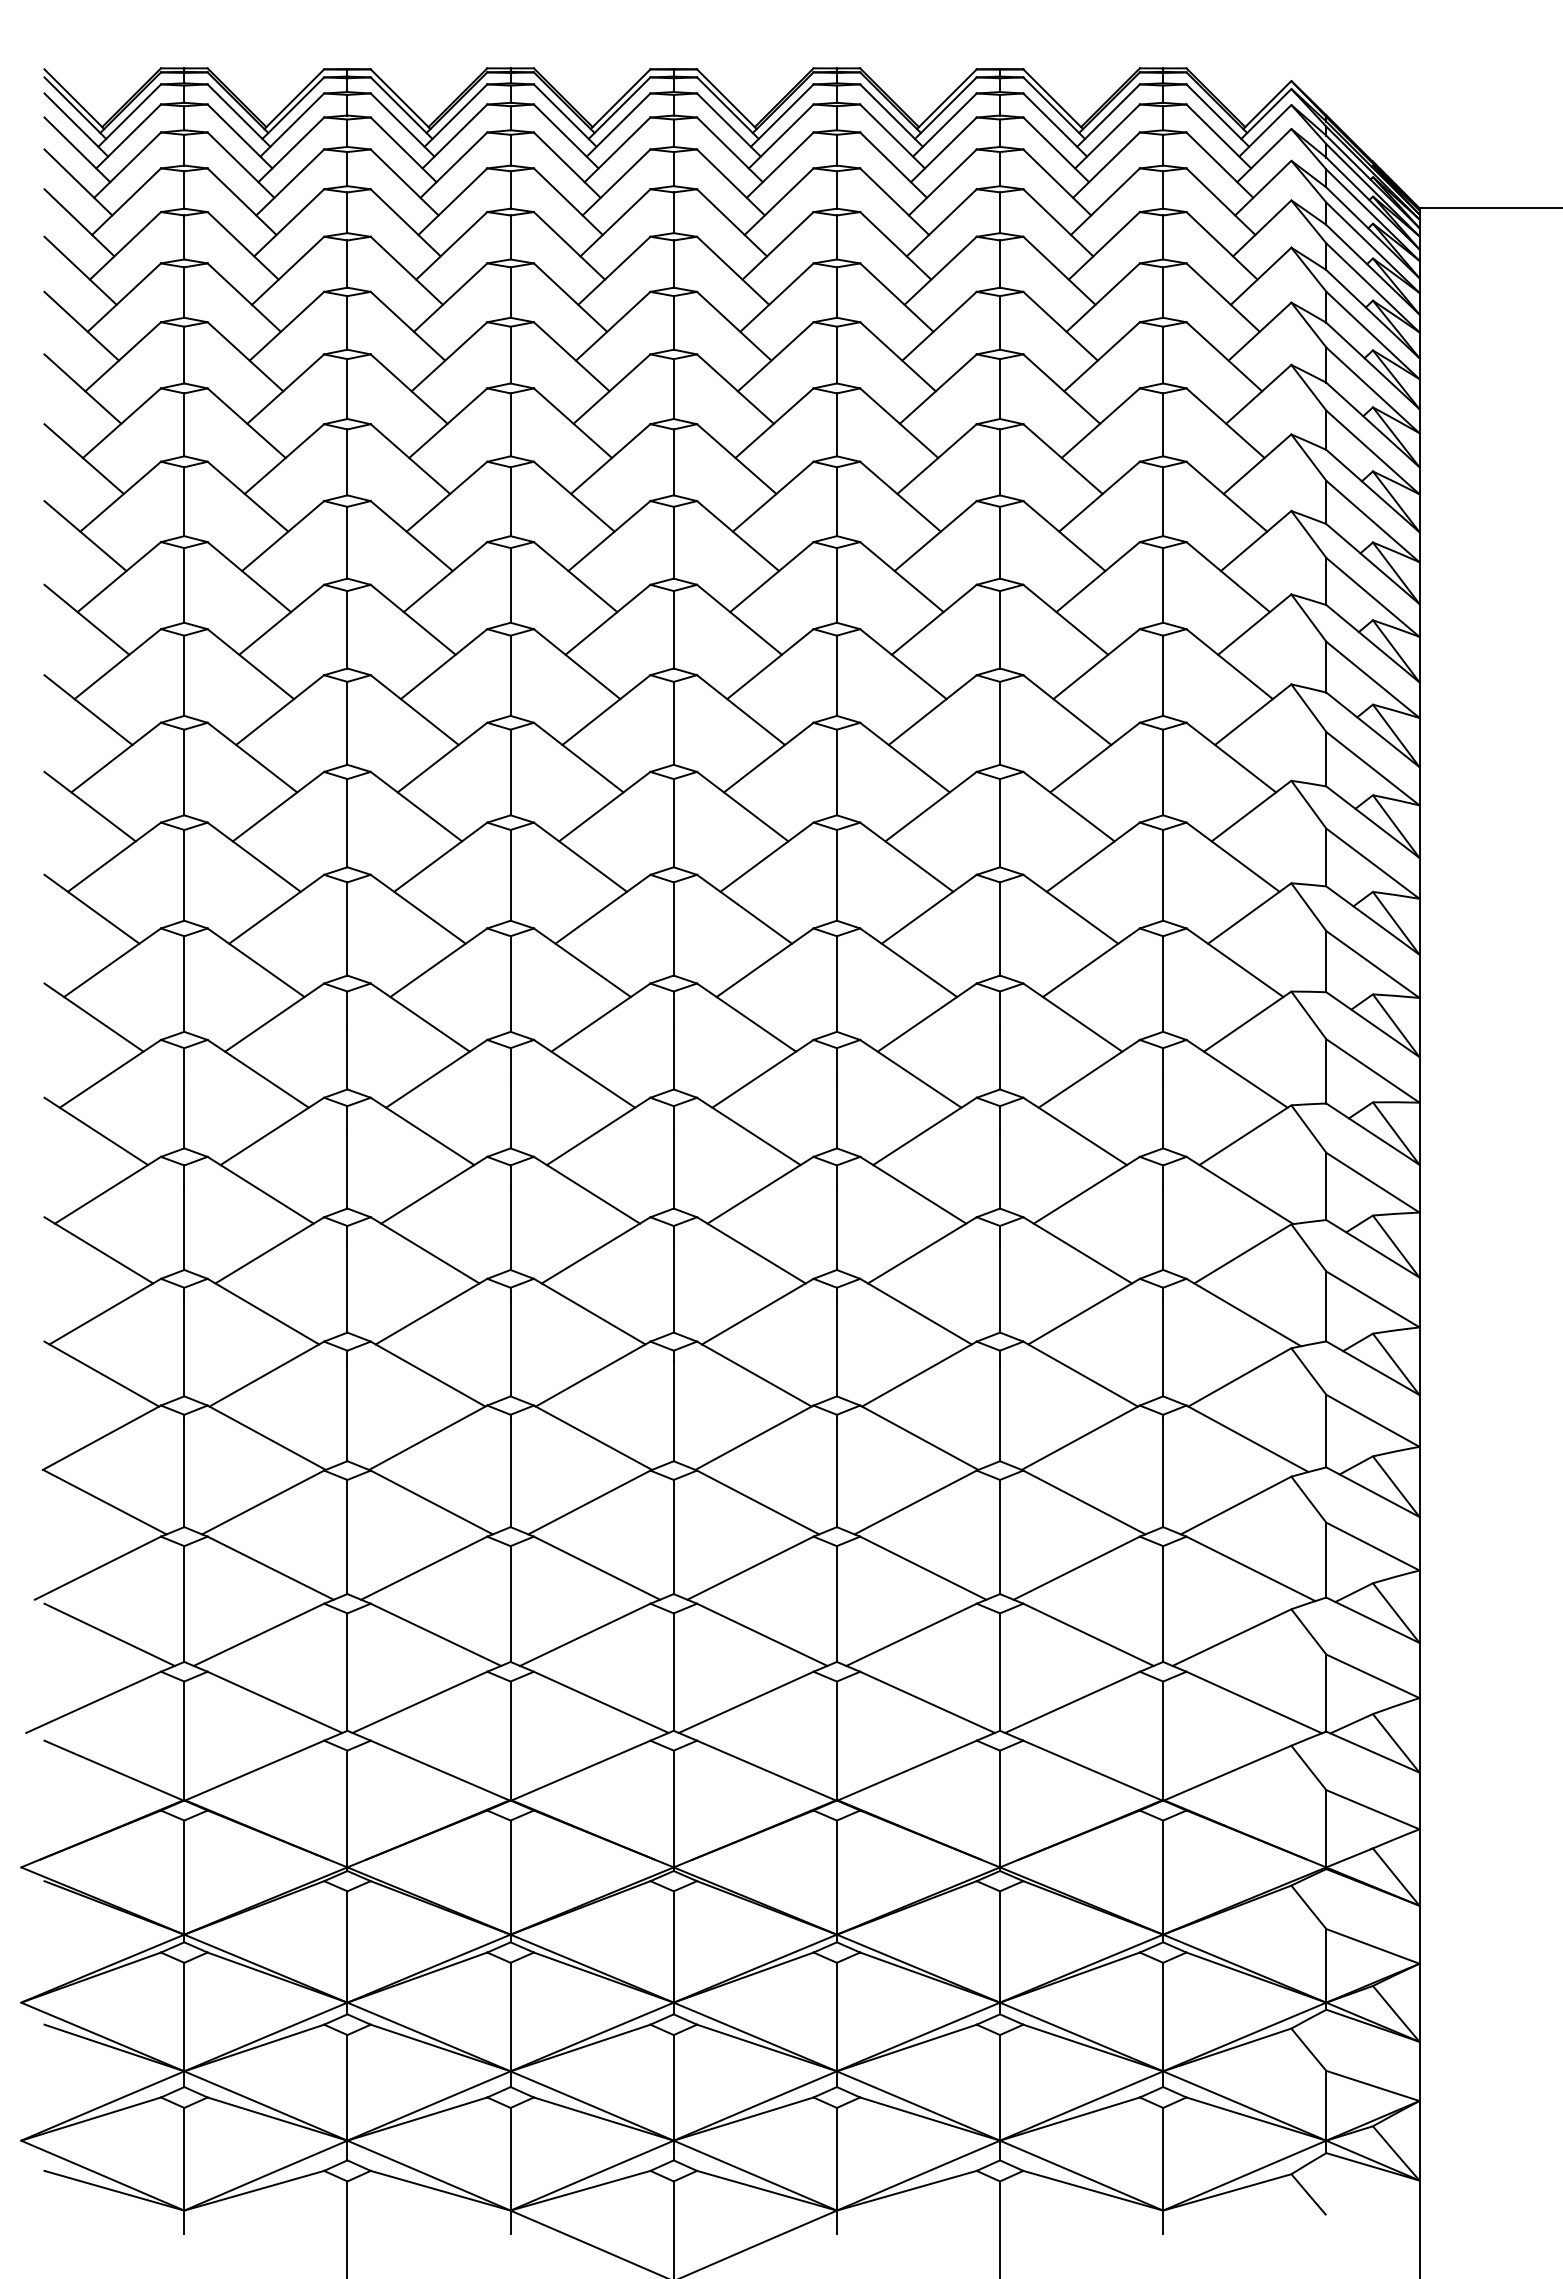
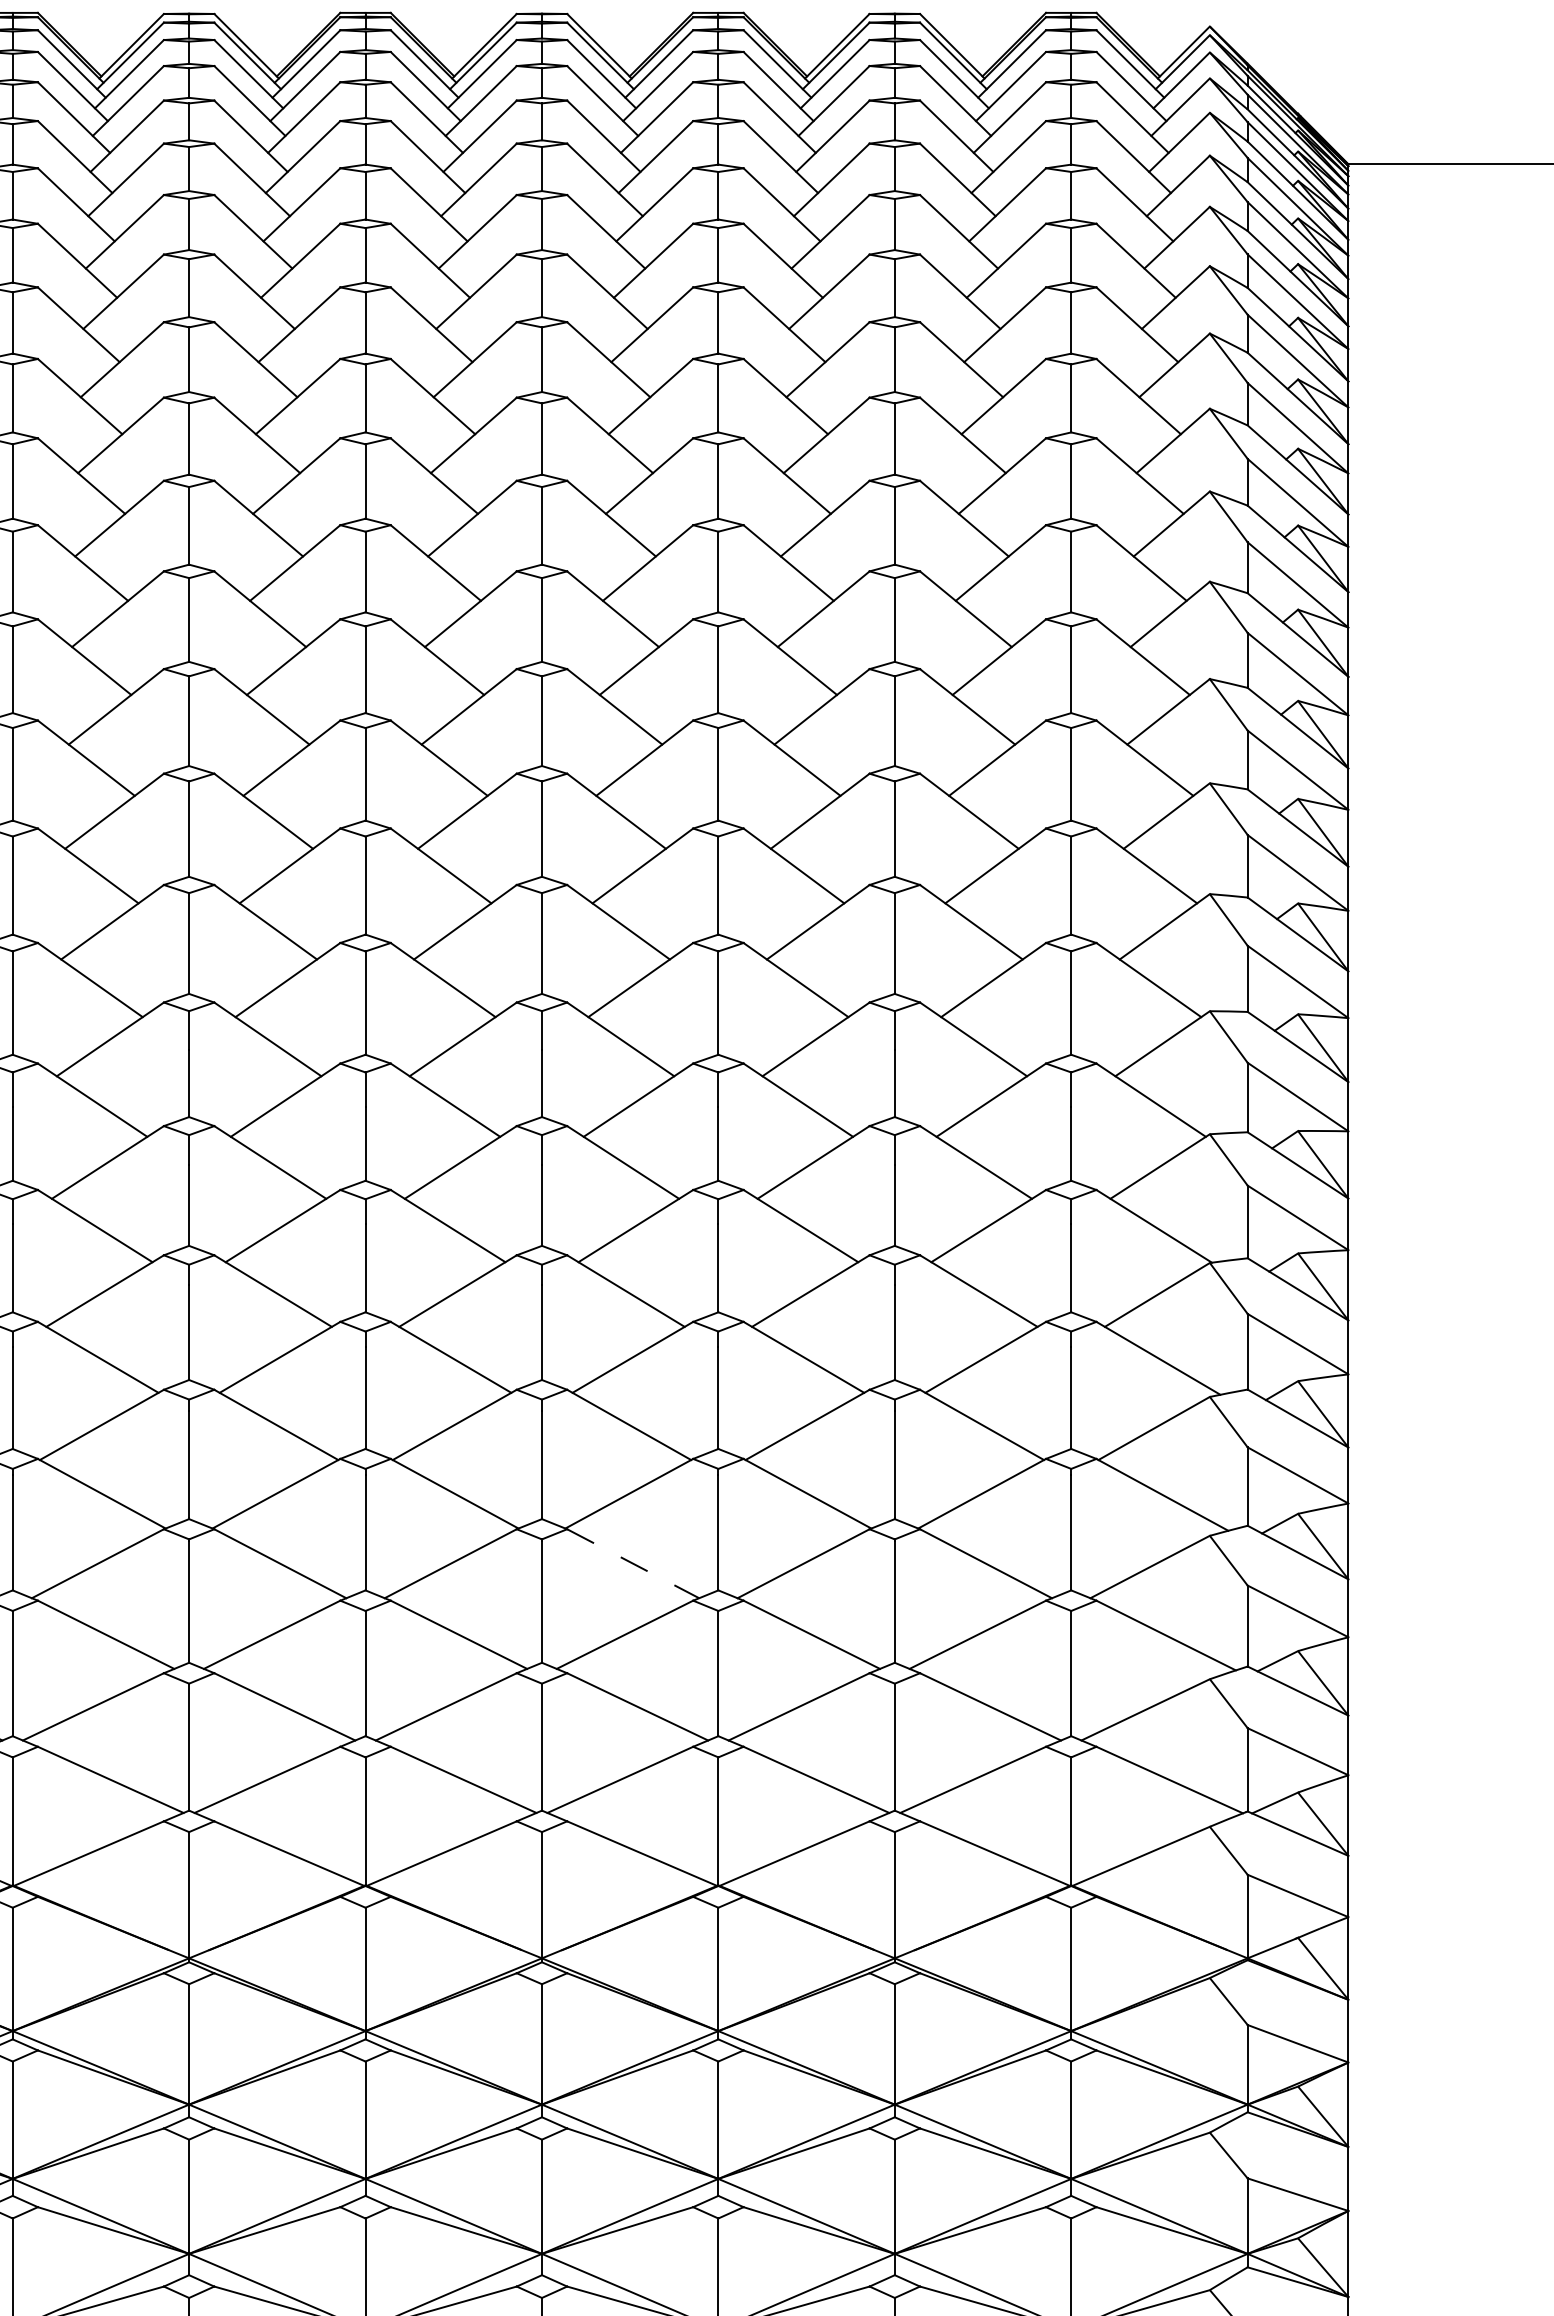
line: (758, 1502) -> (633, 1563), solid -> dashed

